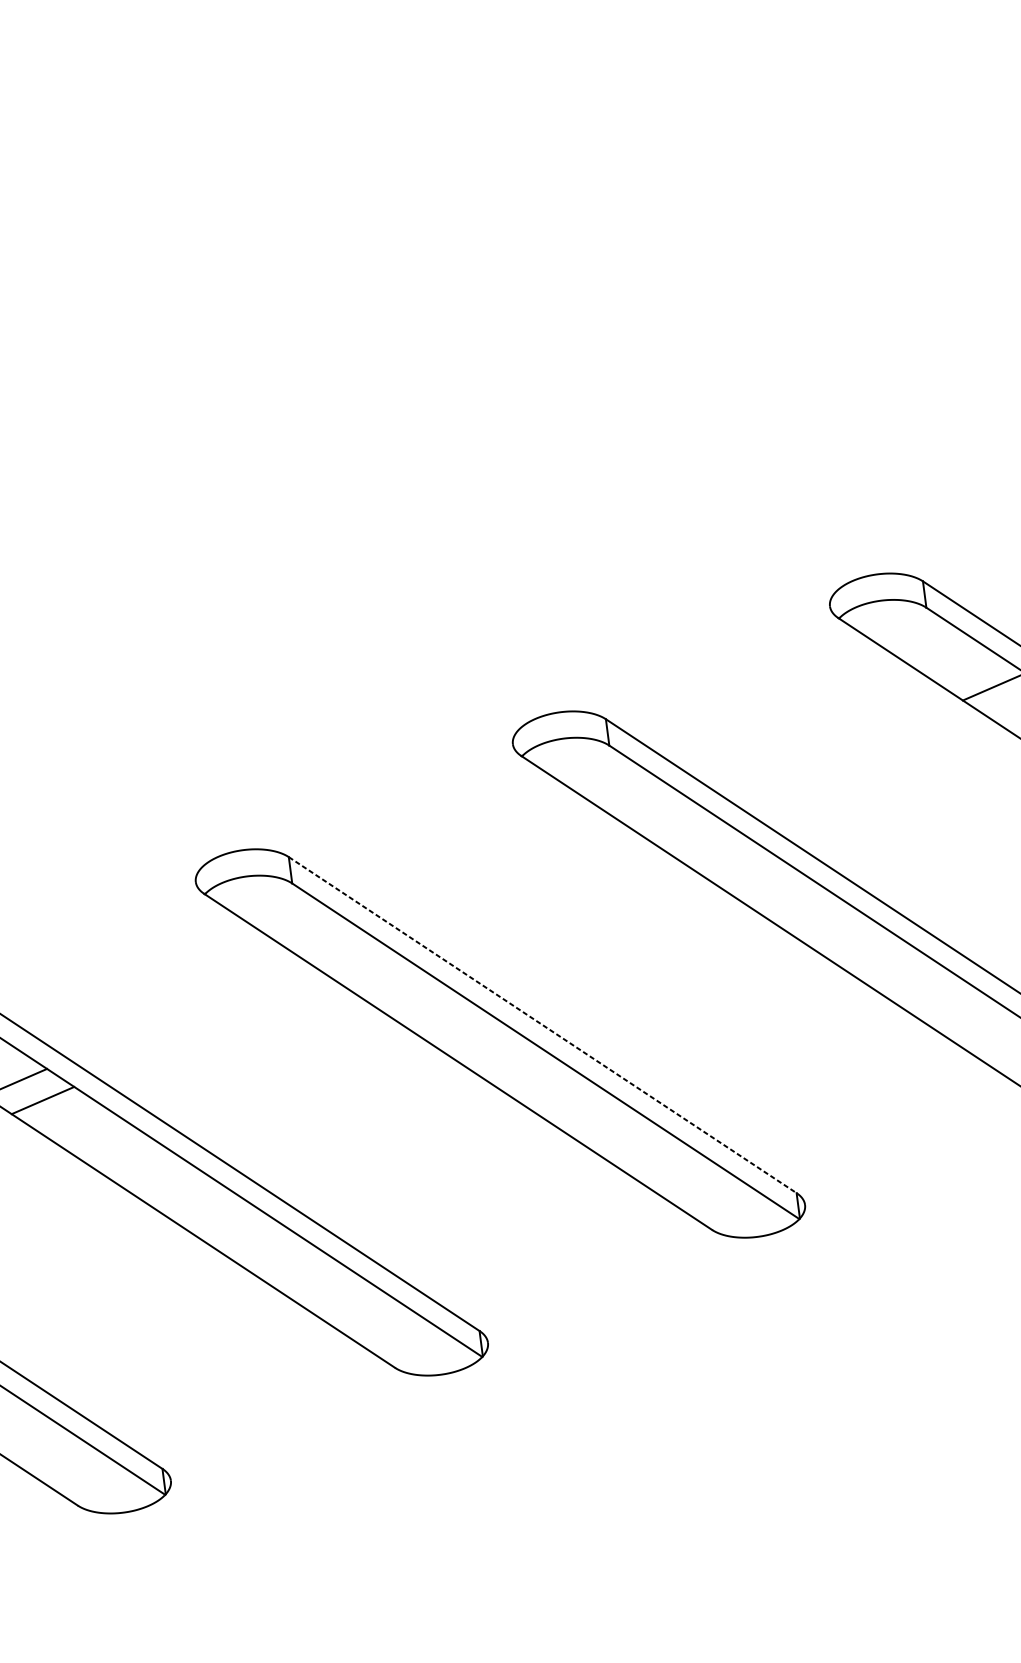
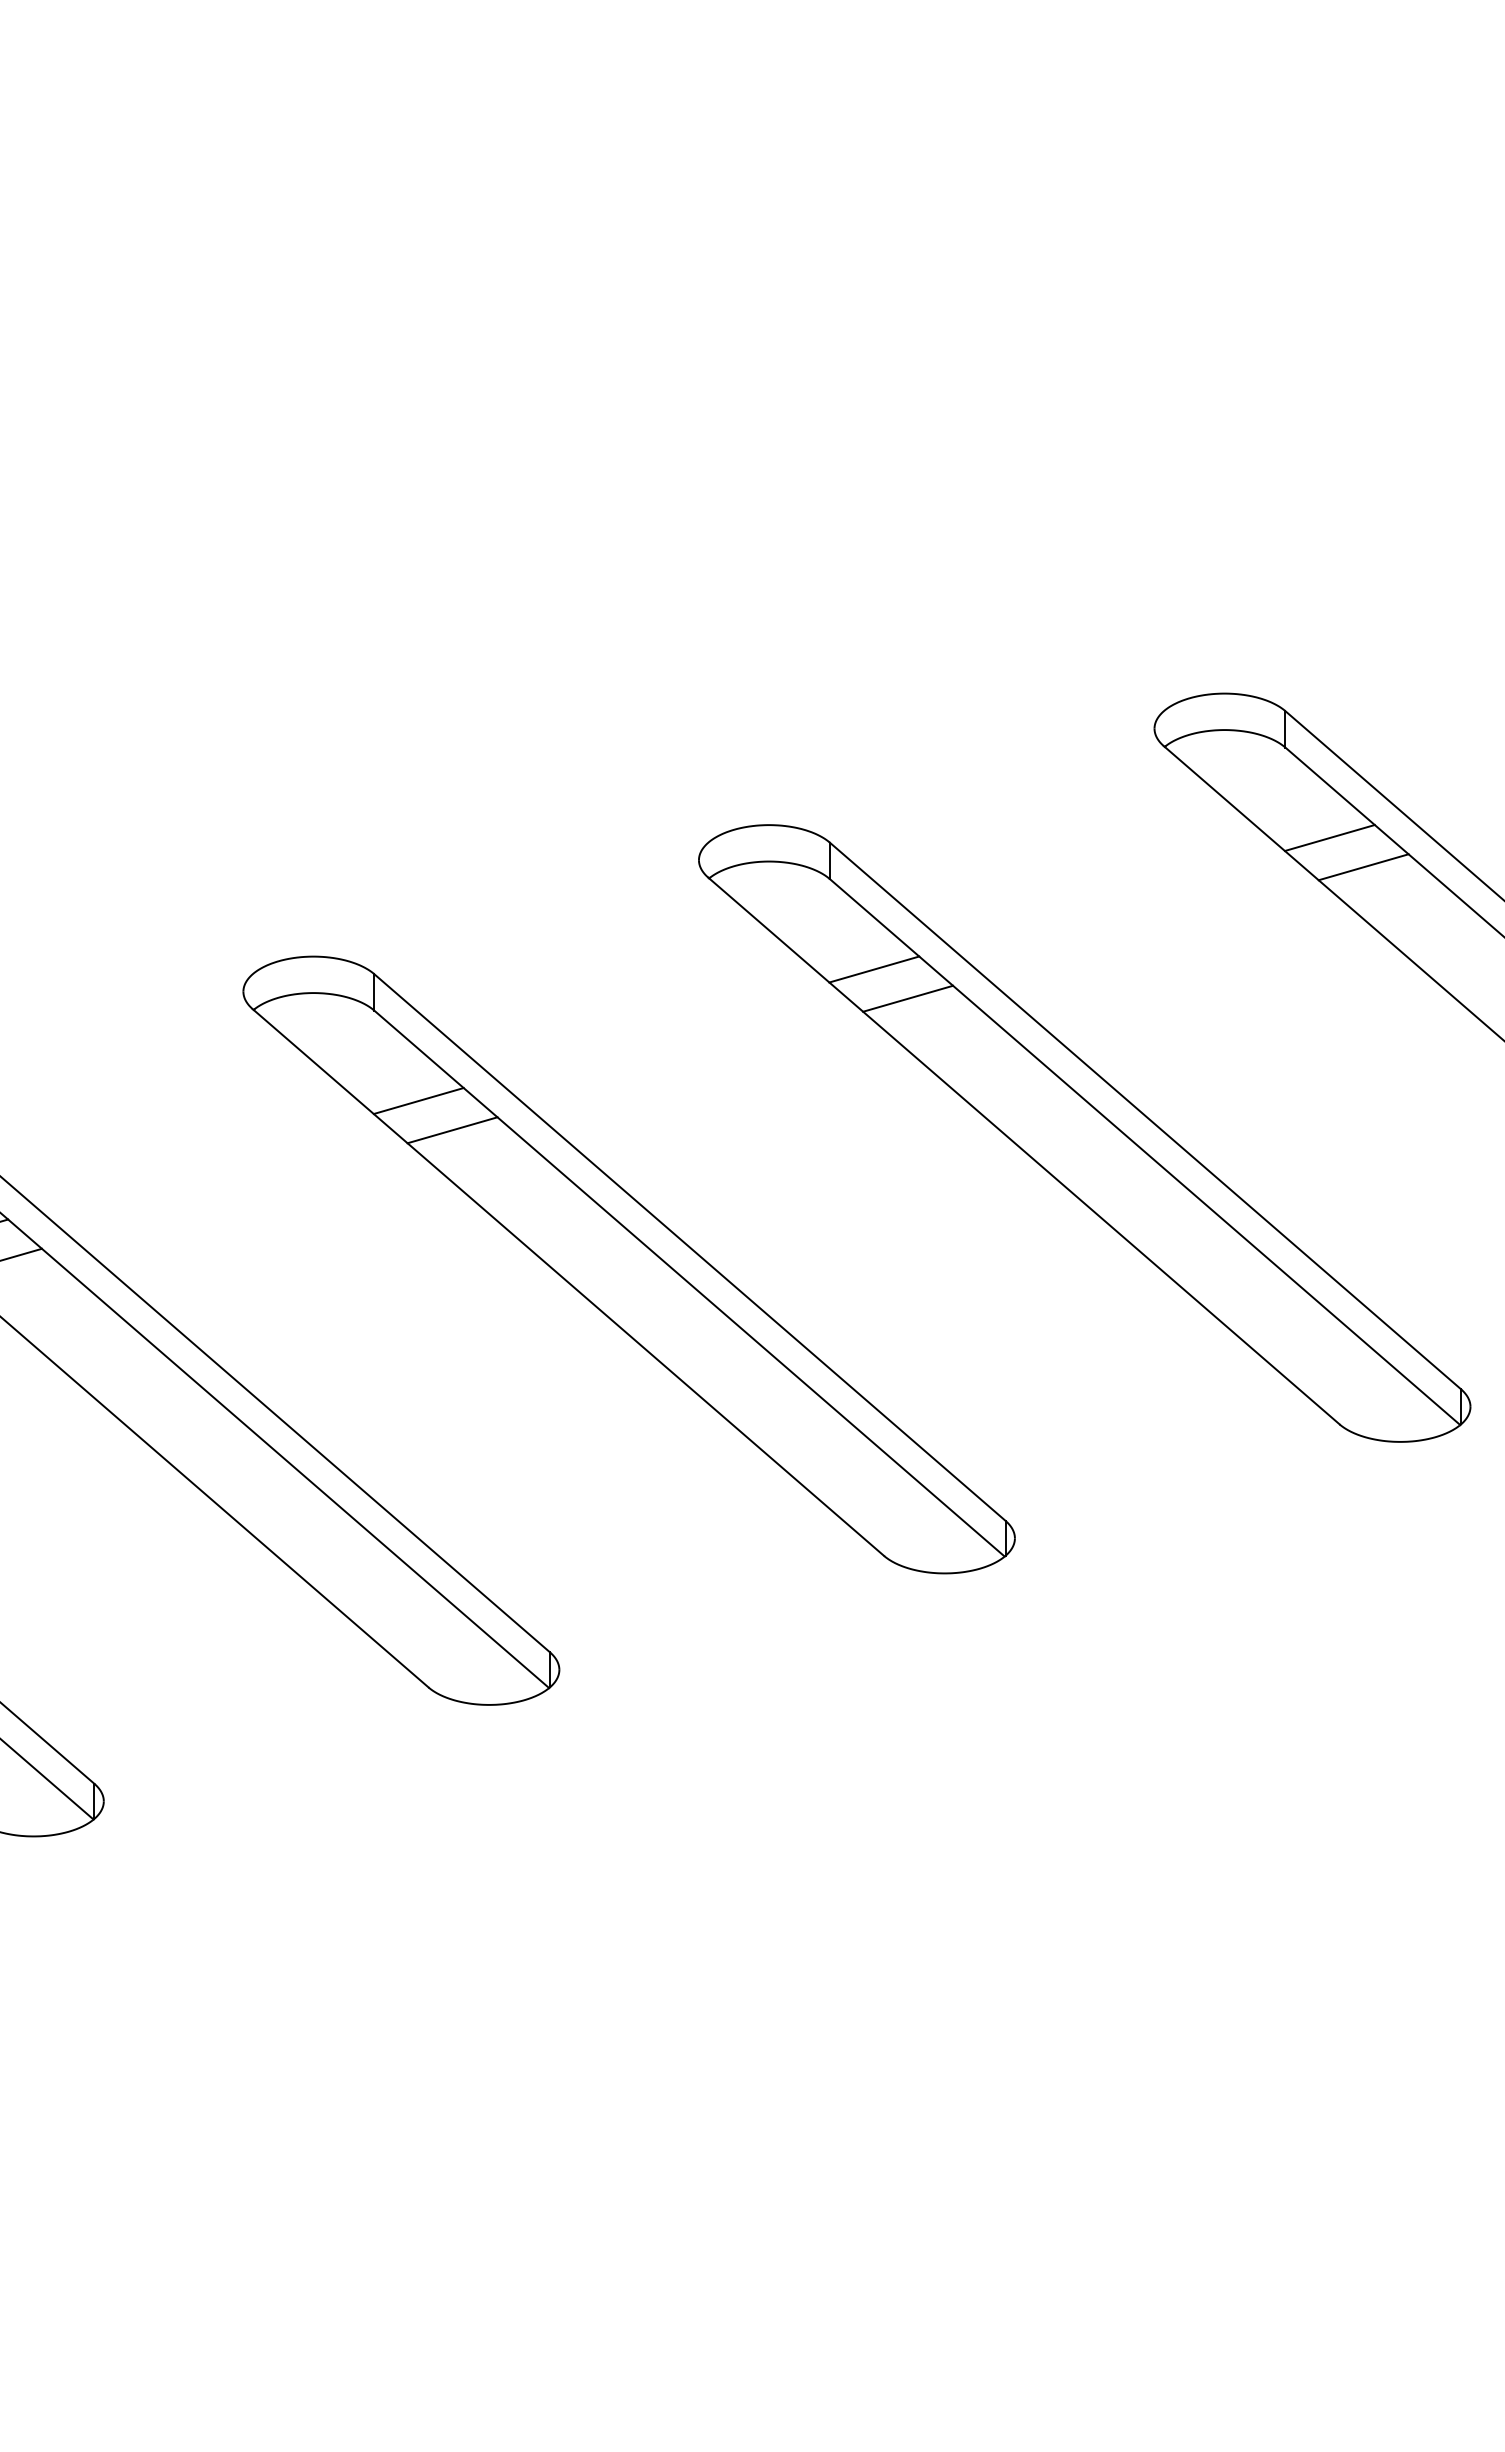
line: (966, 669) -> (1329, 838), added
line: (650, 806) -> (874, 969), added
line: (677, 824) -> (908, 998), added
line: (332, 945) -> (418, 1101), added
line: (360, 962) -> (452, 1130), added
line: (542, 1025) -> (689, 1247), dashed -> solid

